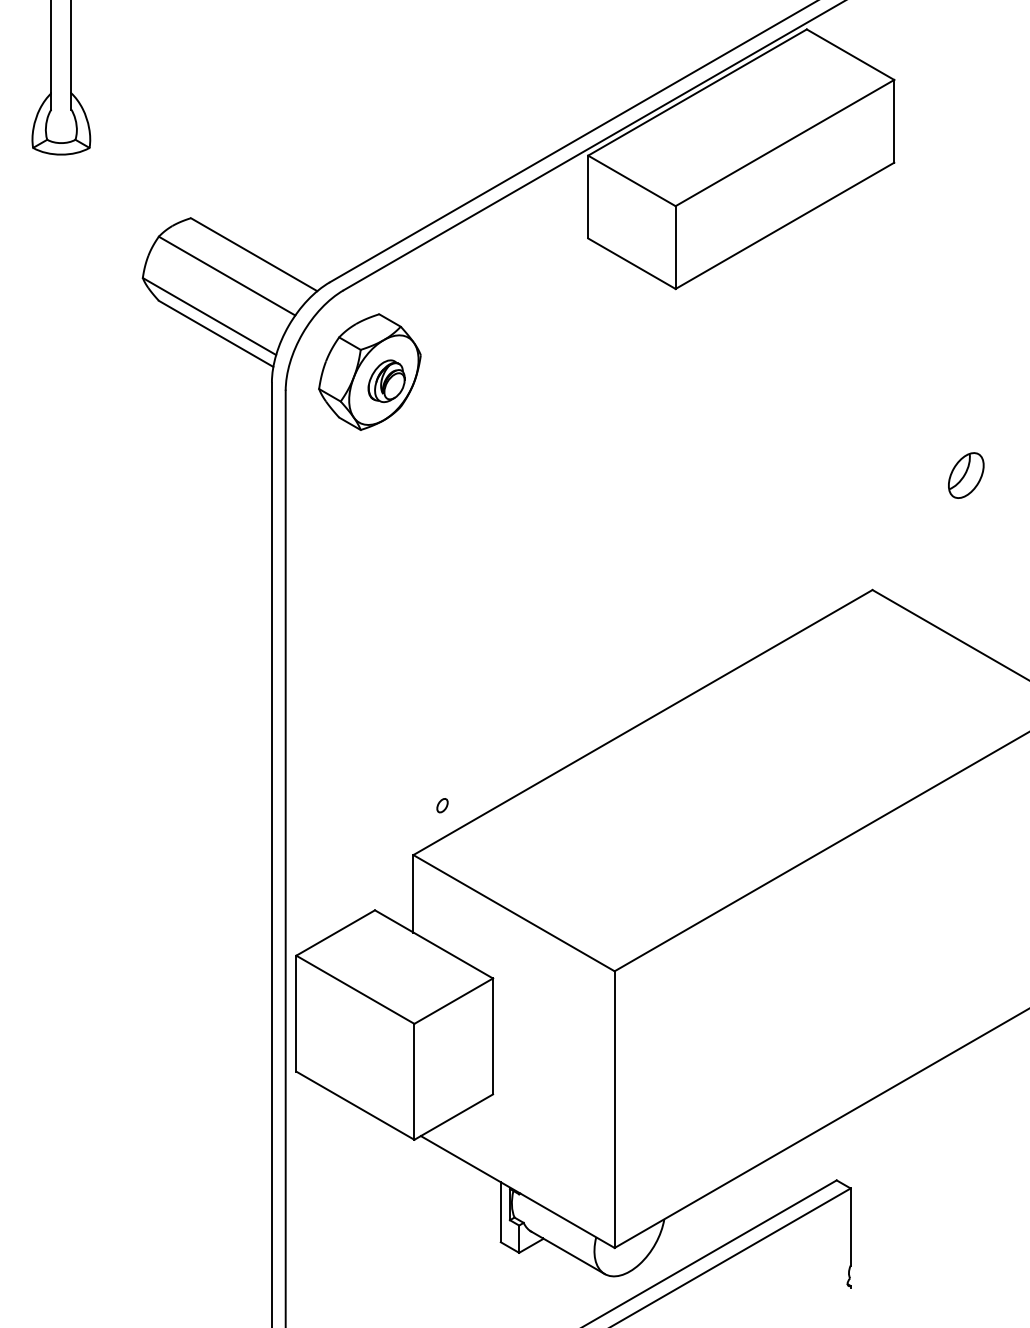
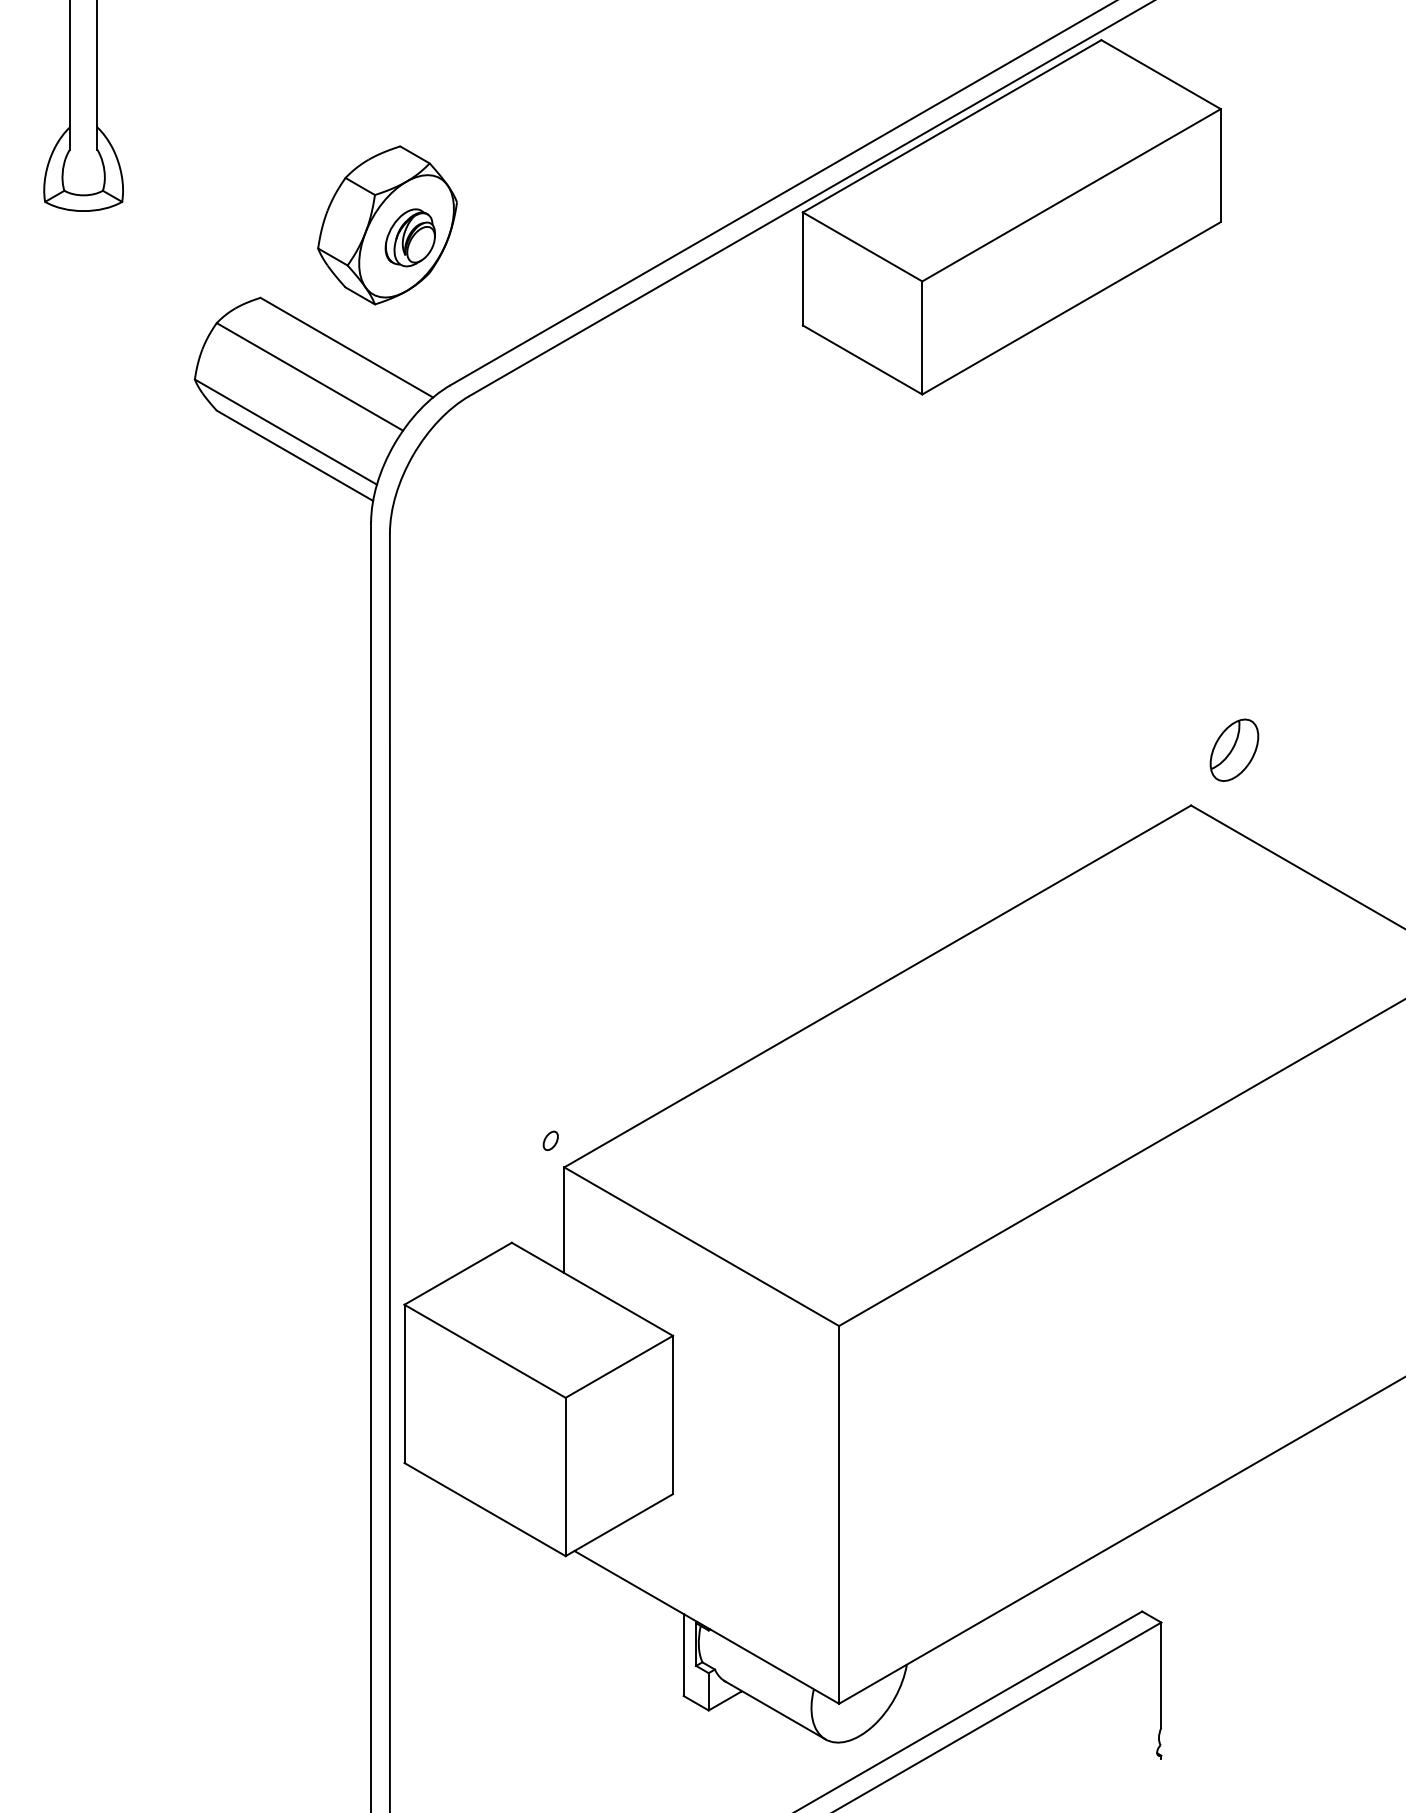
part: (369, 371) -> (386, 224), moved
part: (966, 475) -> (1234, 750), moved
part: (442, 805) -> (550, 1140), moved

